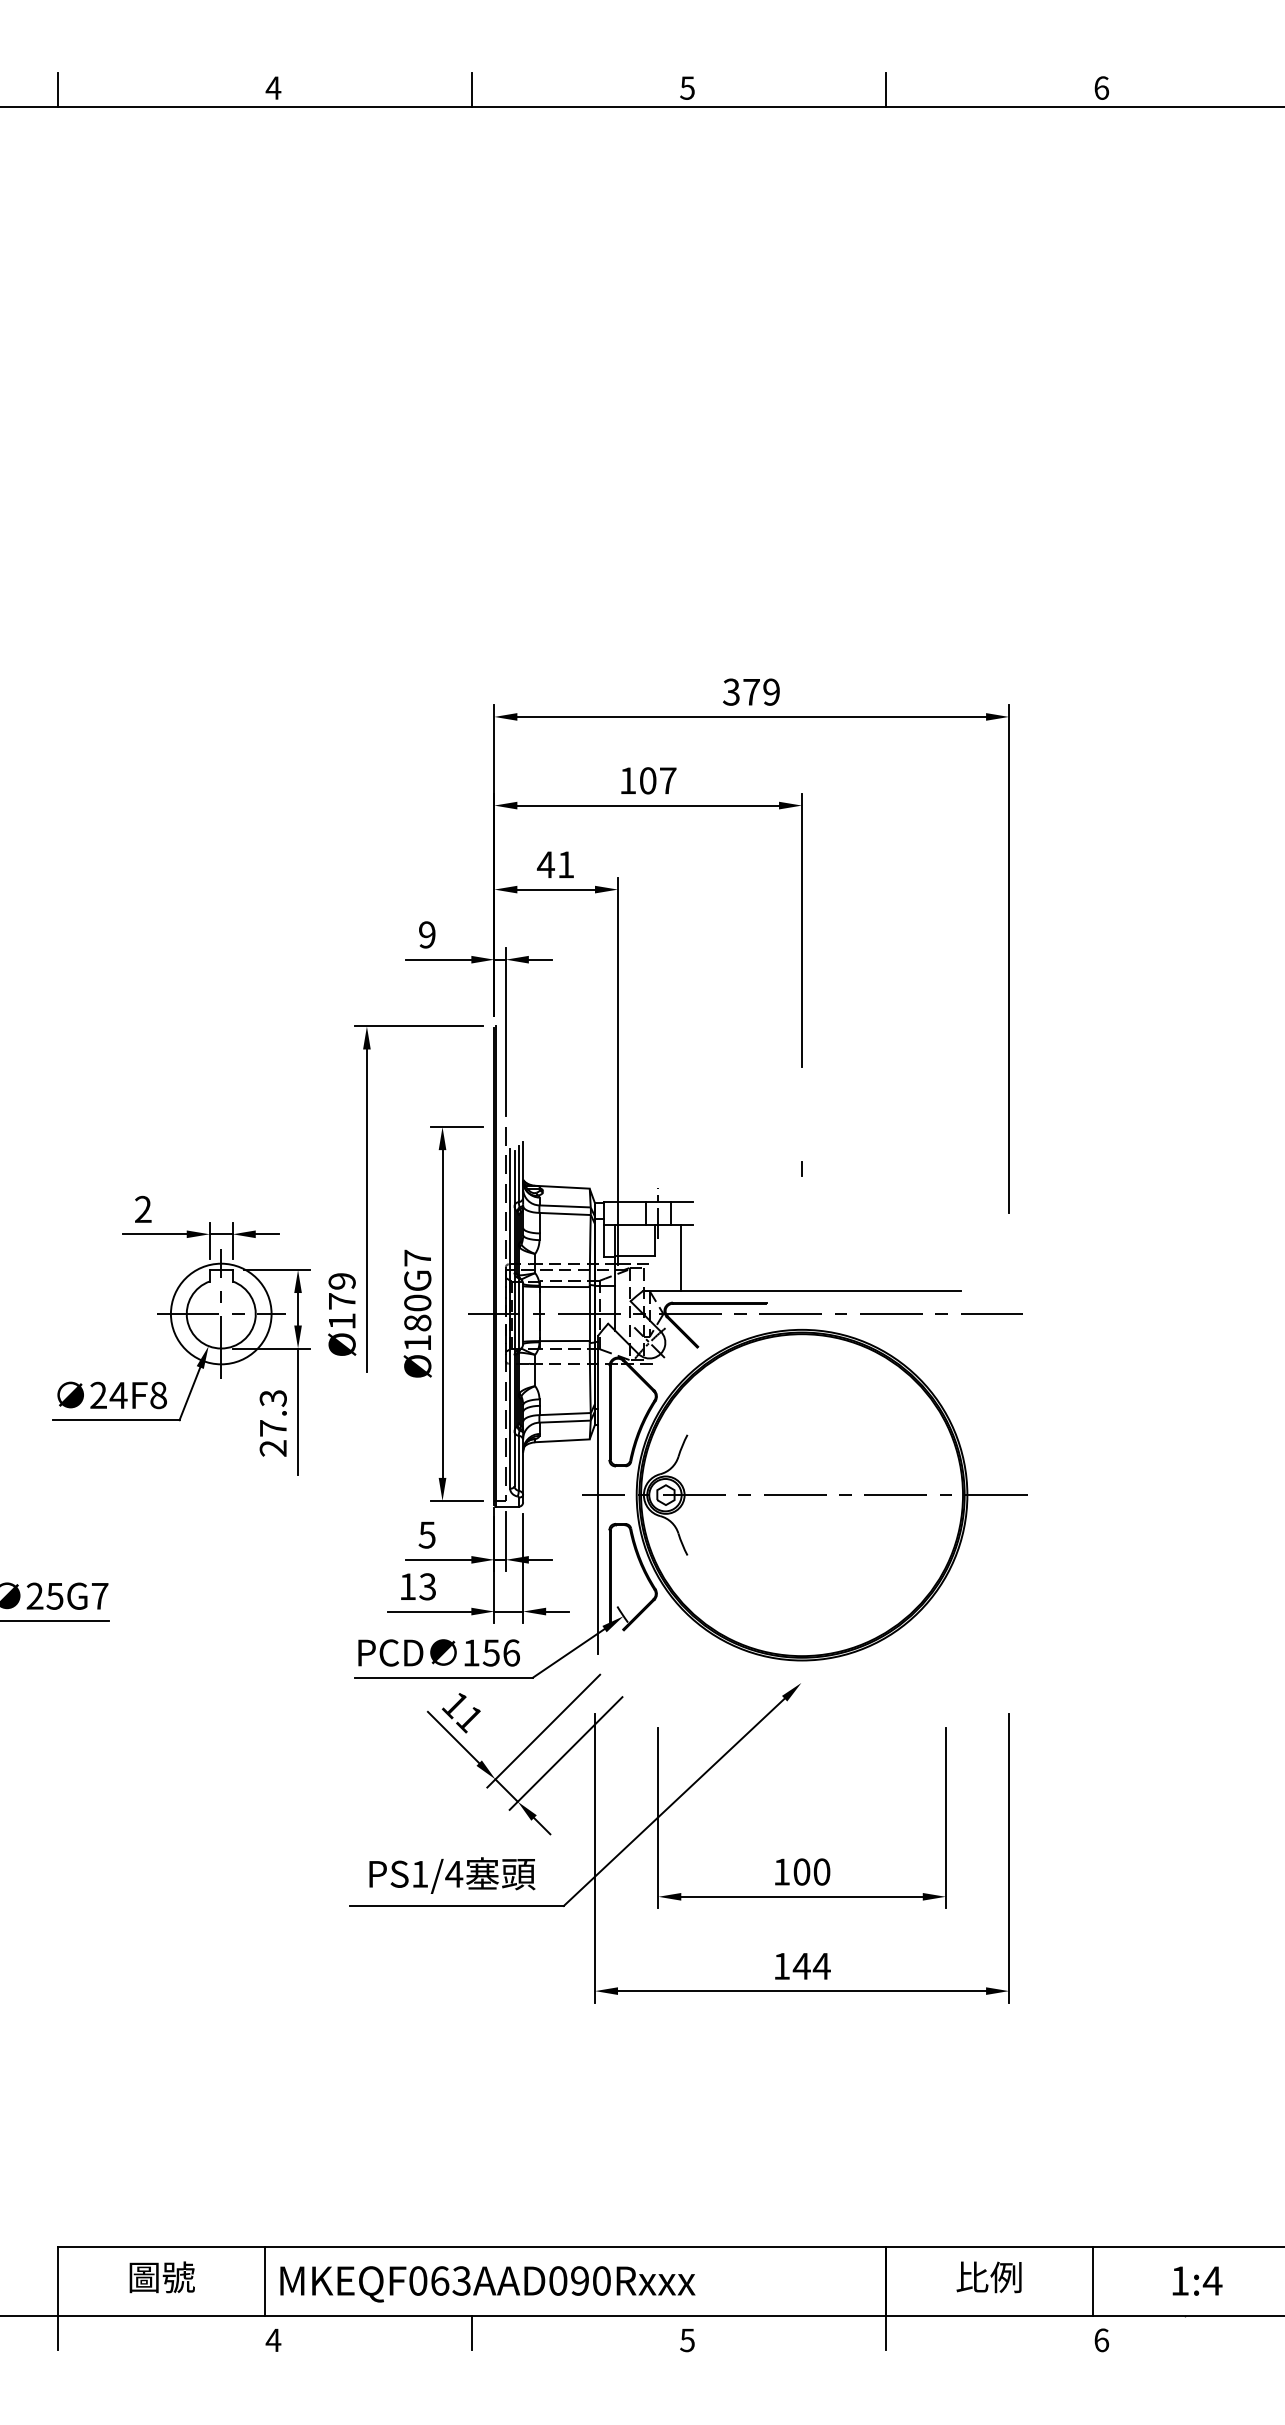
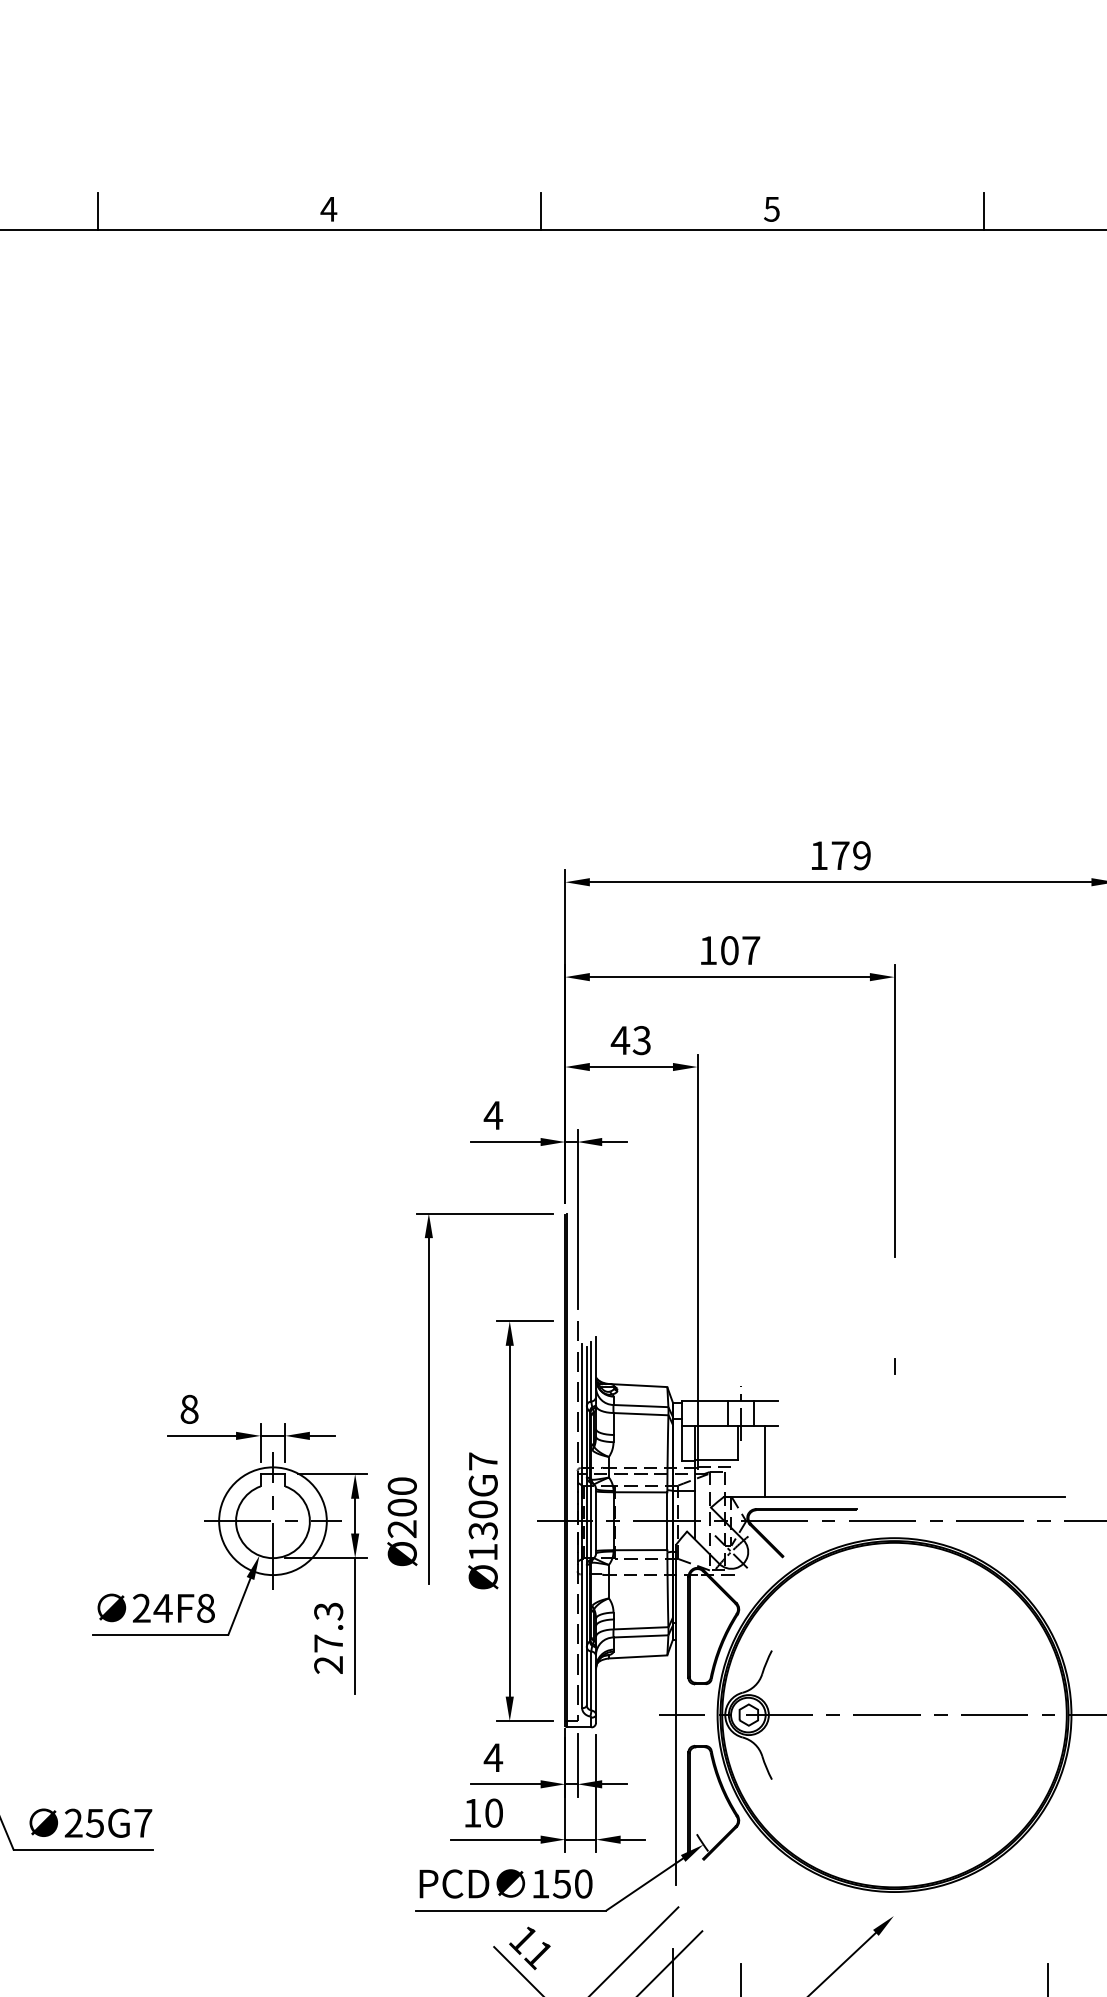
text: (731, 691) -> (819, 855), 379 -> 179
text: (565, 864) -> (641, 1040), 41 -> 43
text: (427, 934) -> (493, 1115), 9 -> 4
text: (143, 1209) -> (189, 1409), 2 -> 8
text: (341, 1301) -> (401, 1507), Ø179 -> Ø200
text: (417, 1322) -> (482, 1530), Ø180G7 -> Ø130G7
text: (427, 1534) -> (493, 1757), 5 -> 4
text: (427, 1586) -> (493, 1812), 13 -> 10
text: (511, 1652) -> (583, 1883), 156 -> 150

